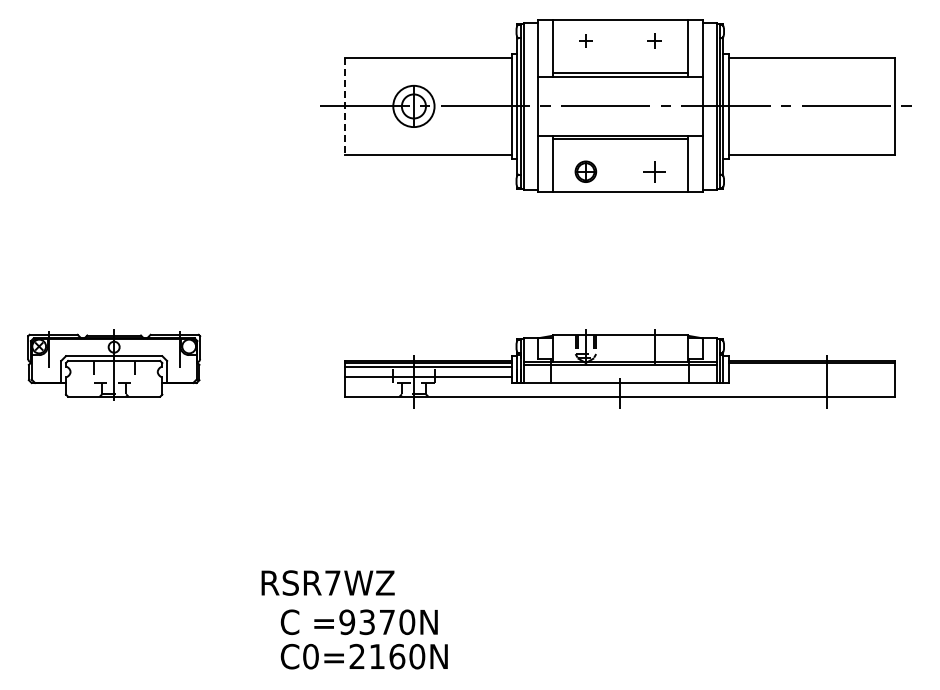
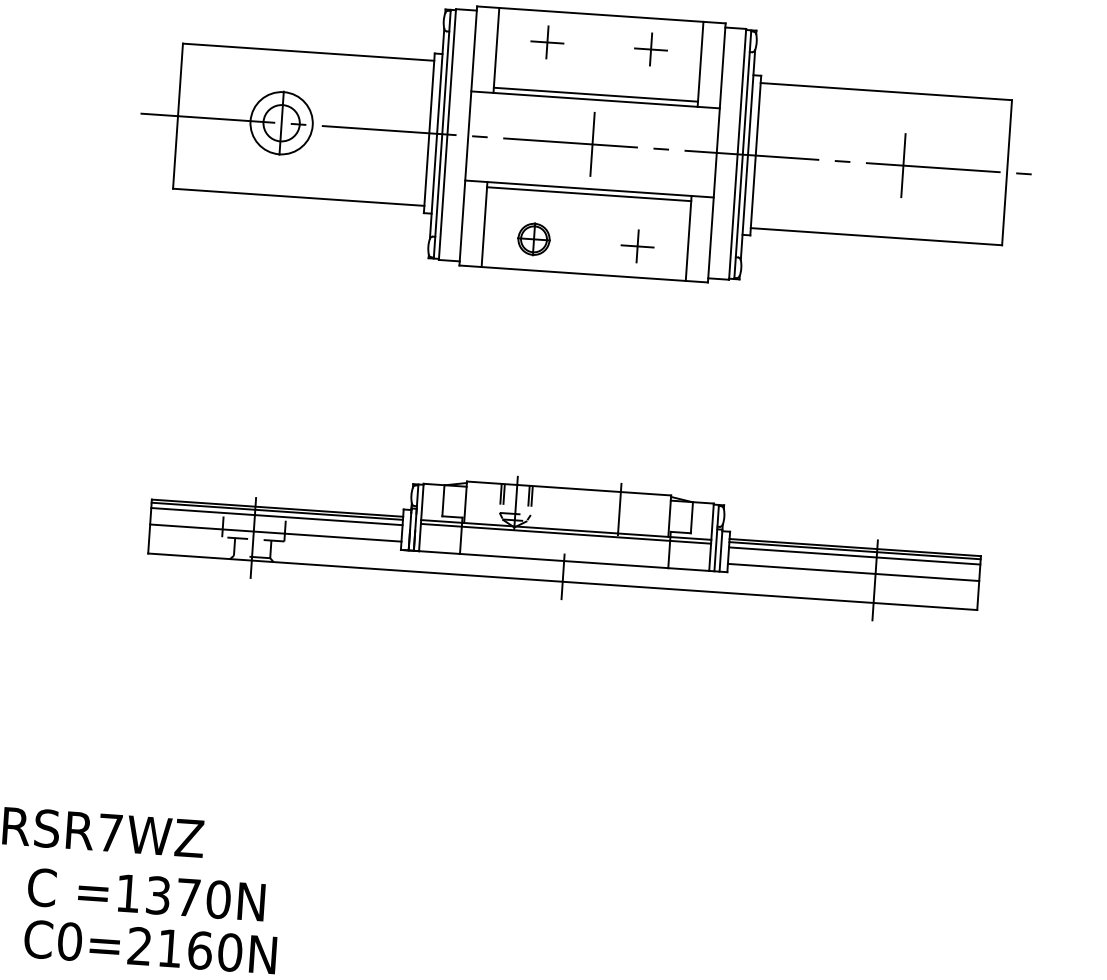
part: (585, 40) -> (546, 41), size x1.67
part: (654, 40) -> (650, 48), size x1.43
line: (345, 106) -> (178, 116), dashed -> solid
line: (620, 106) -> (592, 144), added
line: (826, 106) -> (903, 165), added
line: (811, 366) -> (853, 555), added
line: (811, 377) -> (852, 572), added
text: (347, 622) -> (128, 893), =9370N -> =1370N

